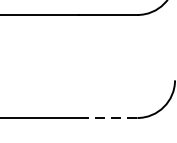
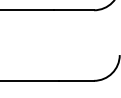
line: (111, 117) -> (76, 80), dashed -> solid

